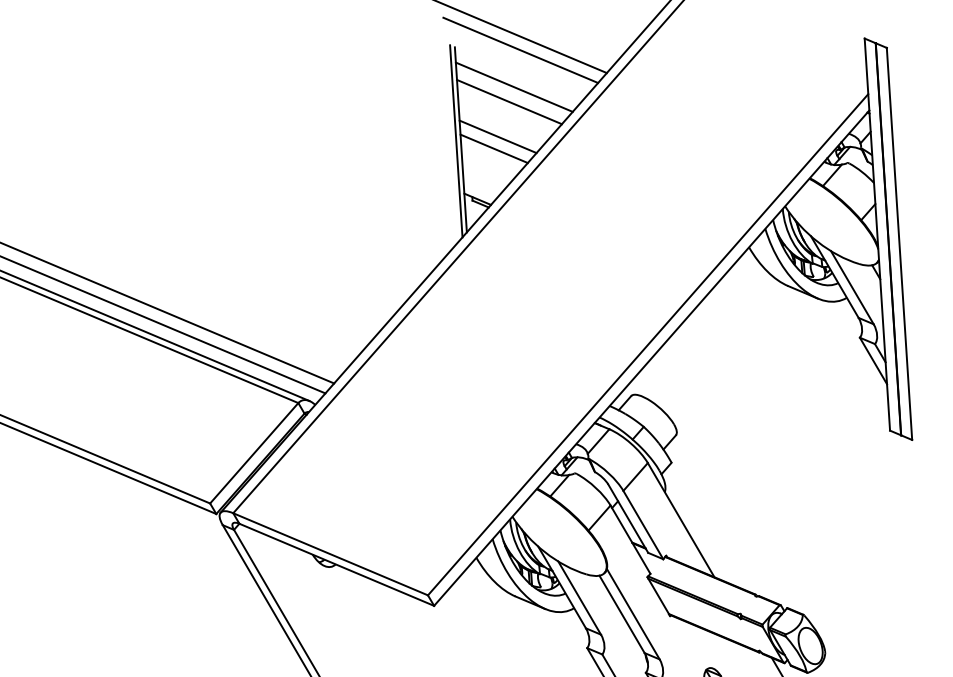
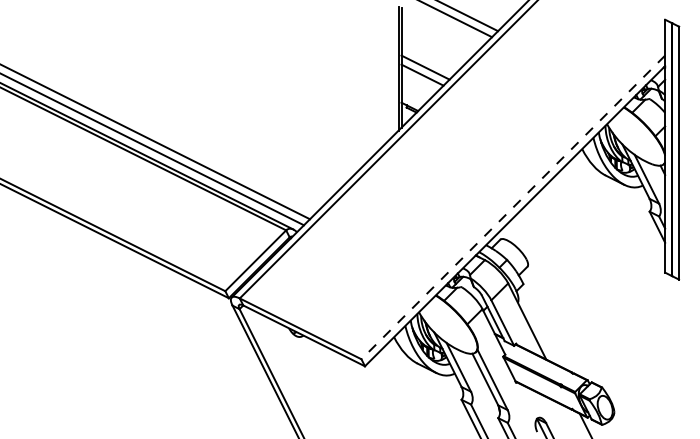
line: (513, 87) -> (437, 36), removed
line: (509, 101) -> (434, 45), removed
line: (648, 344) -> (513, 207), solid -> dashed

